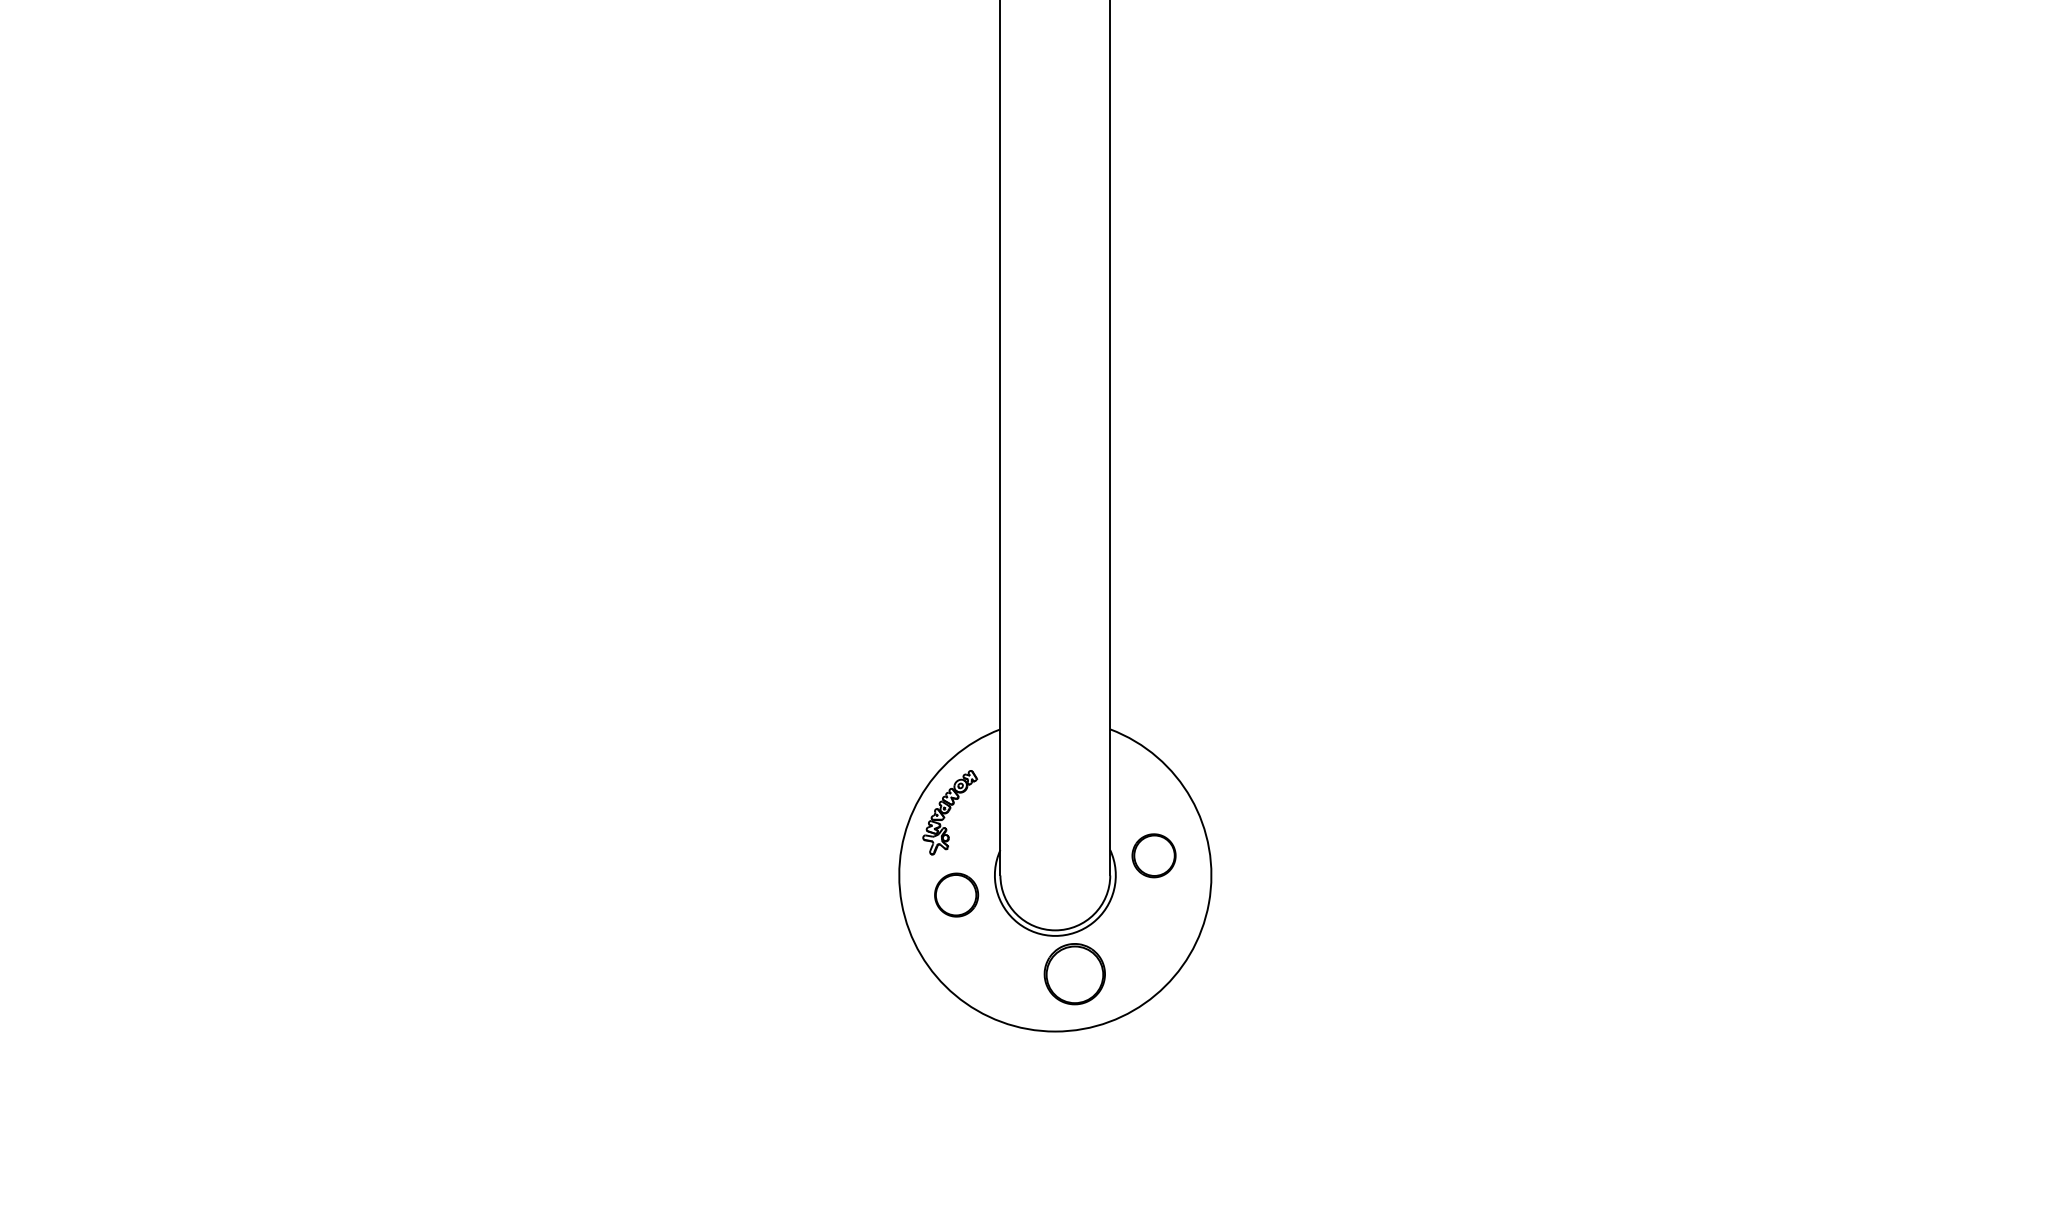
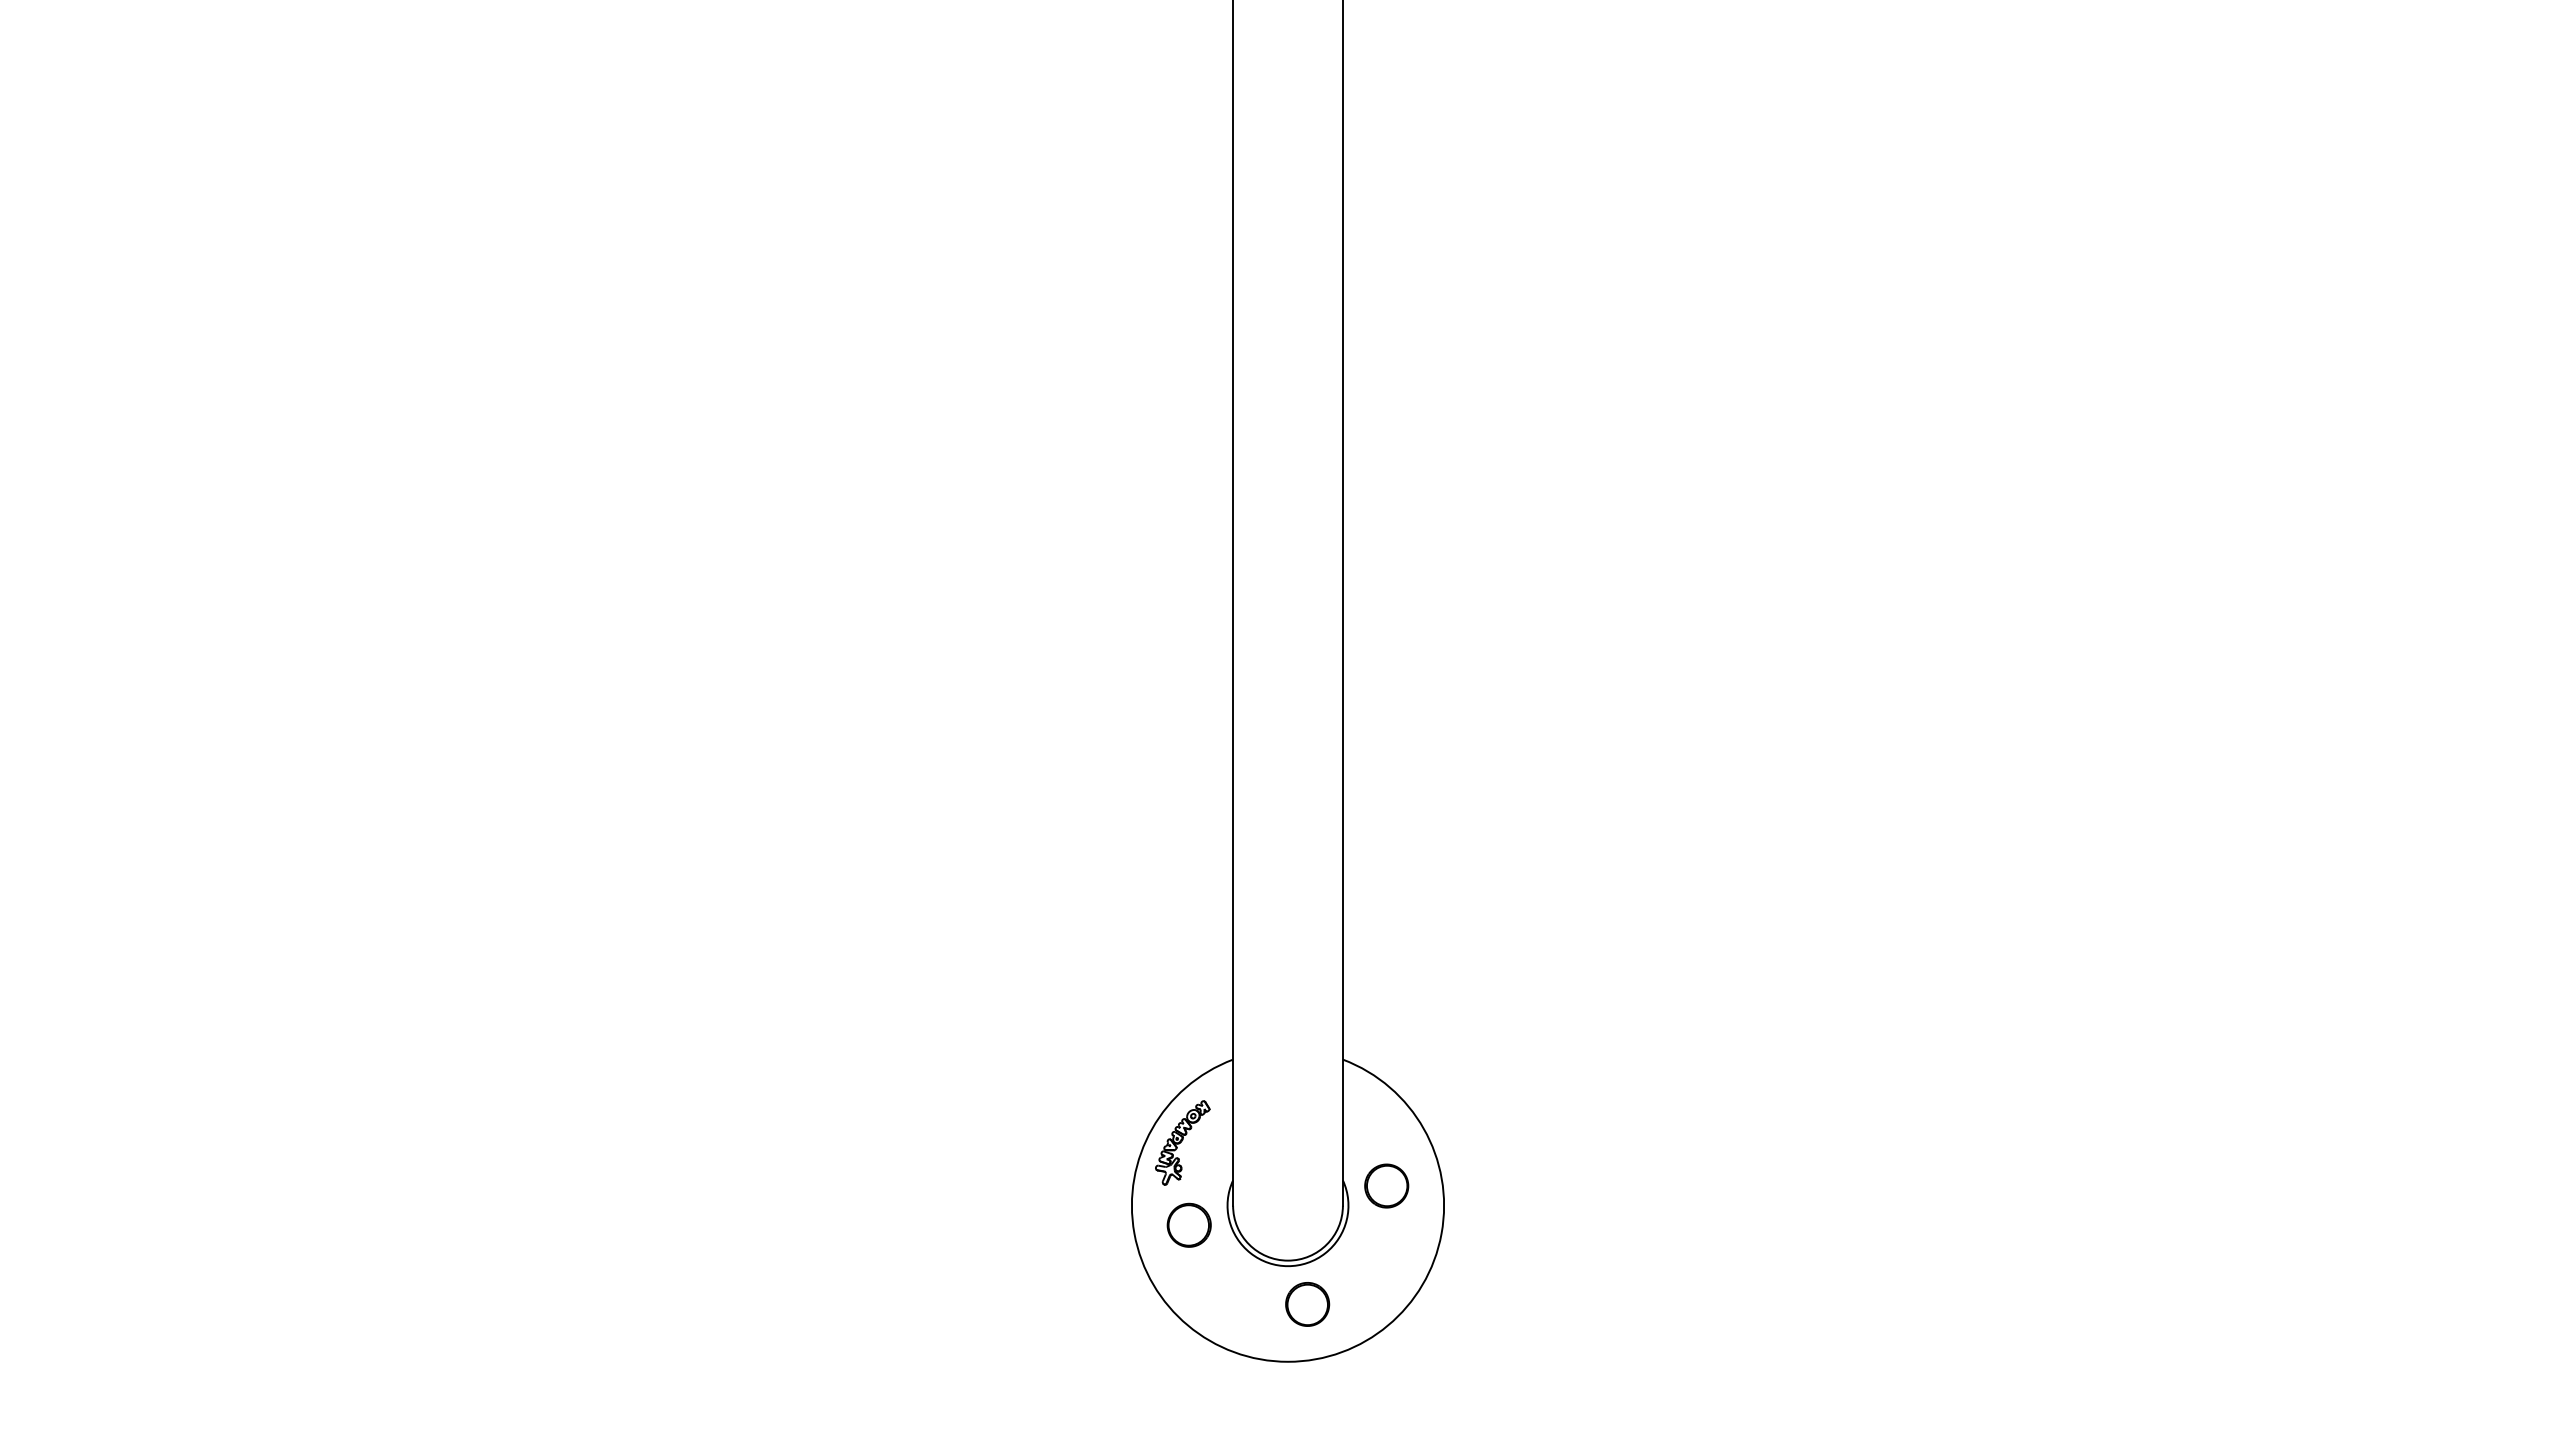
part: (1074, 974) -> (1307, 1304), size x0.71

